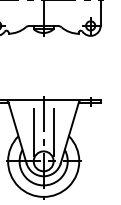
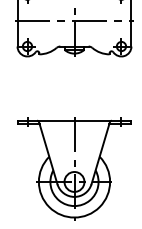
line: (33, 131) -> (64, 152), removed
line: (53, 132) -> (84, 153), removed

